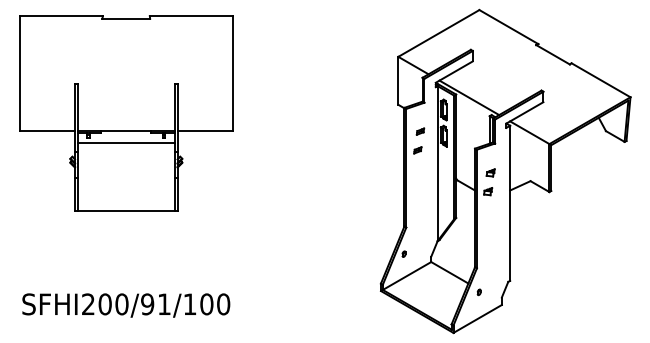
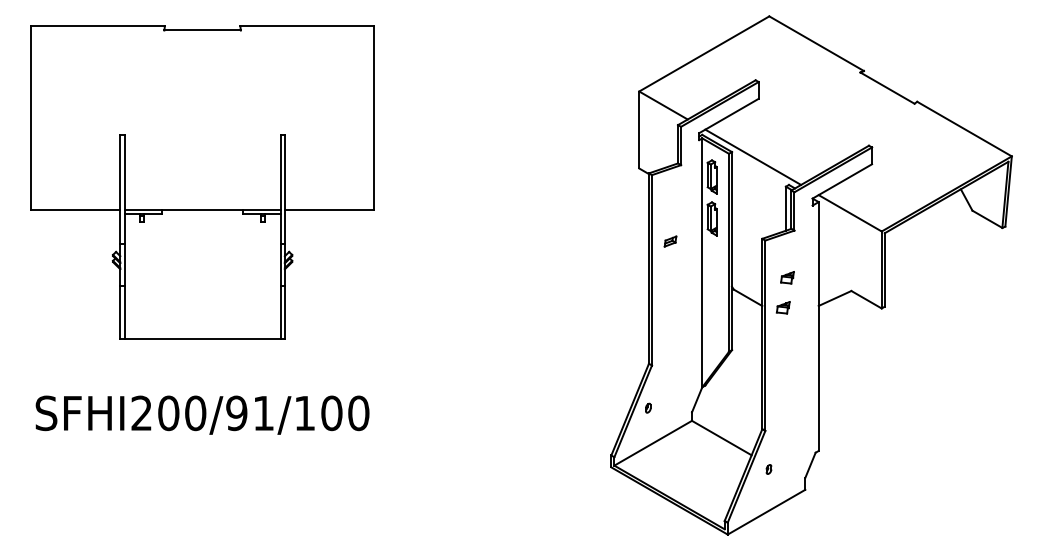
part: (420, 131) -> (674, 211), removed
line: (125, 142) -> (201, 228), removed
text: (126, 305) -> (202, 415), moved

